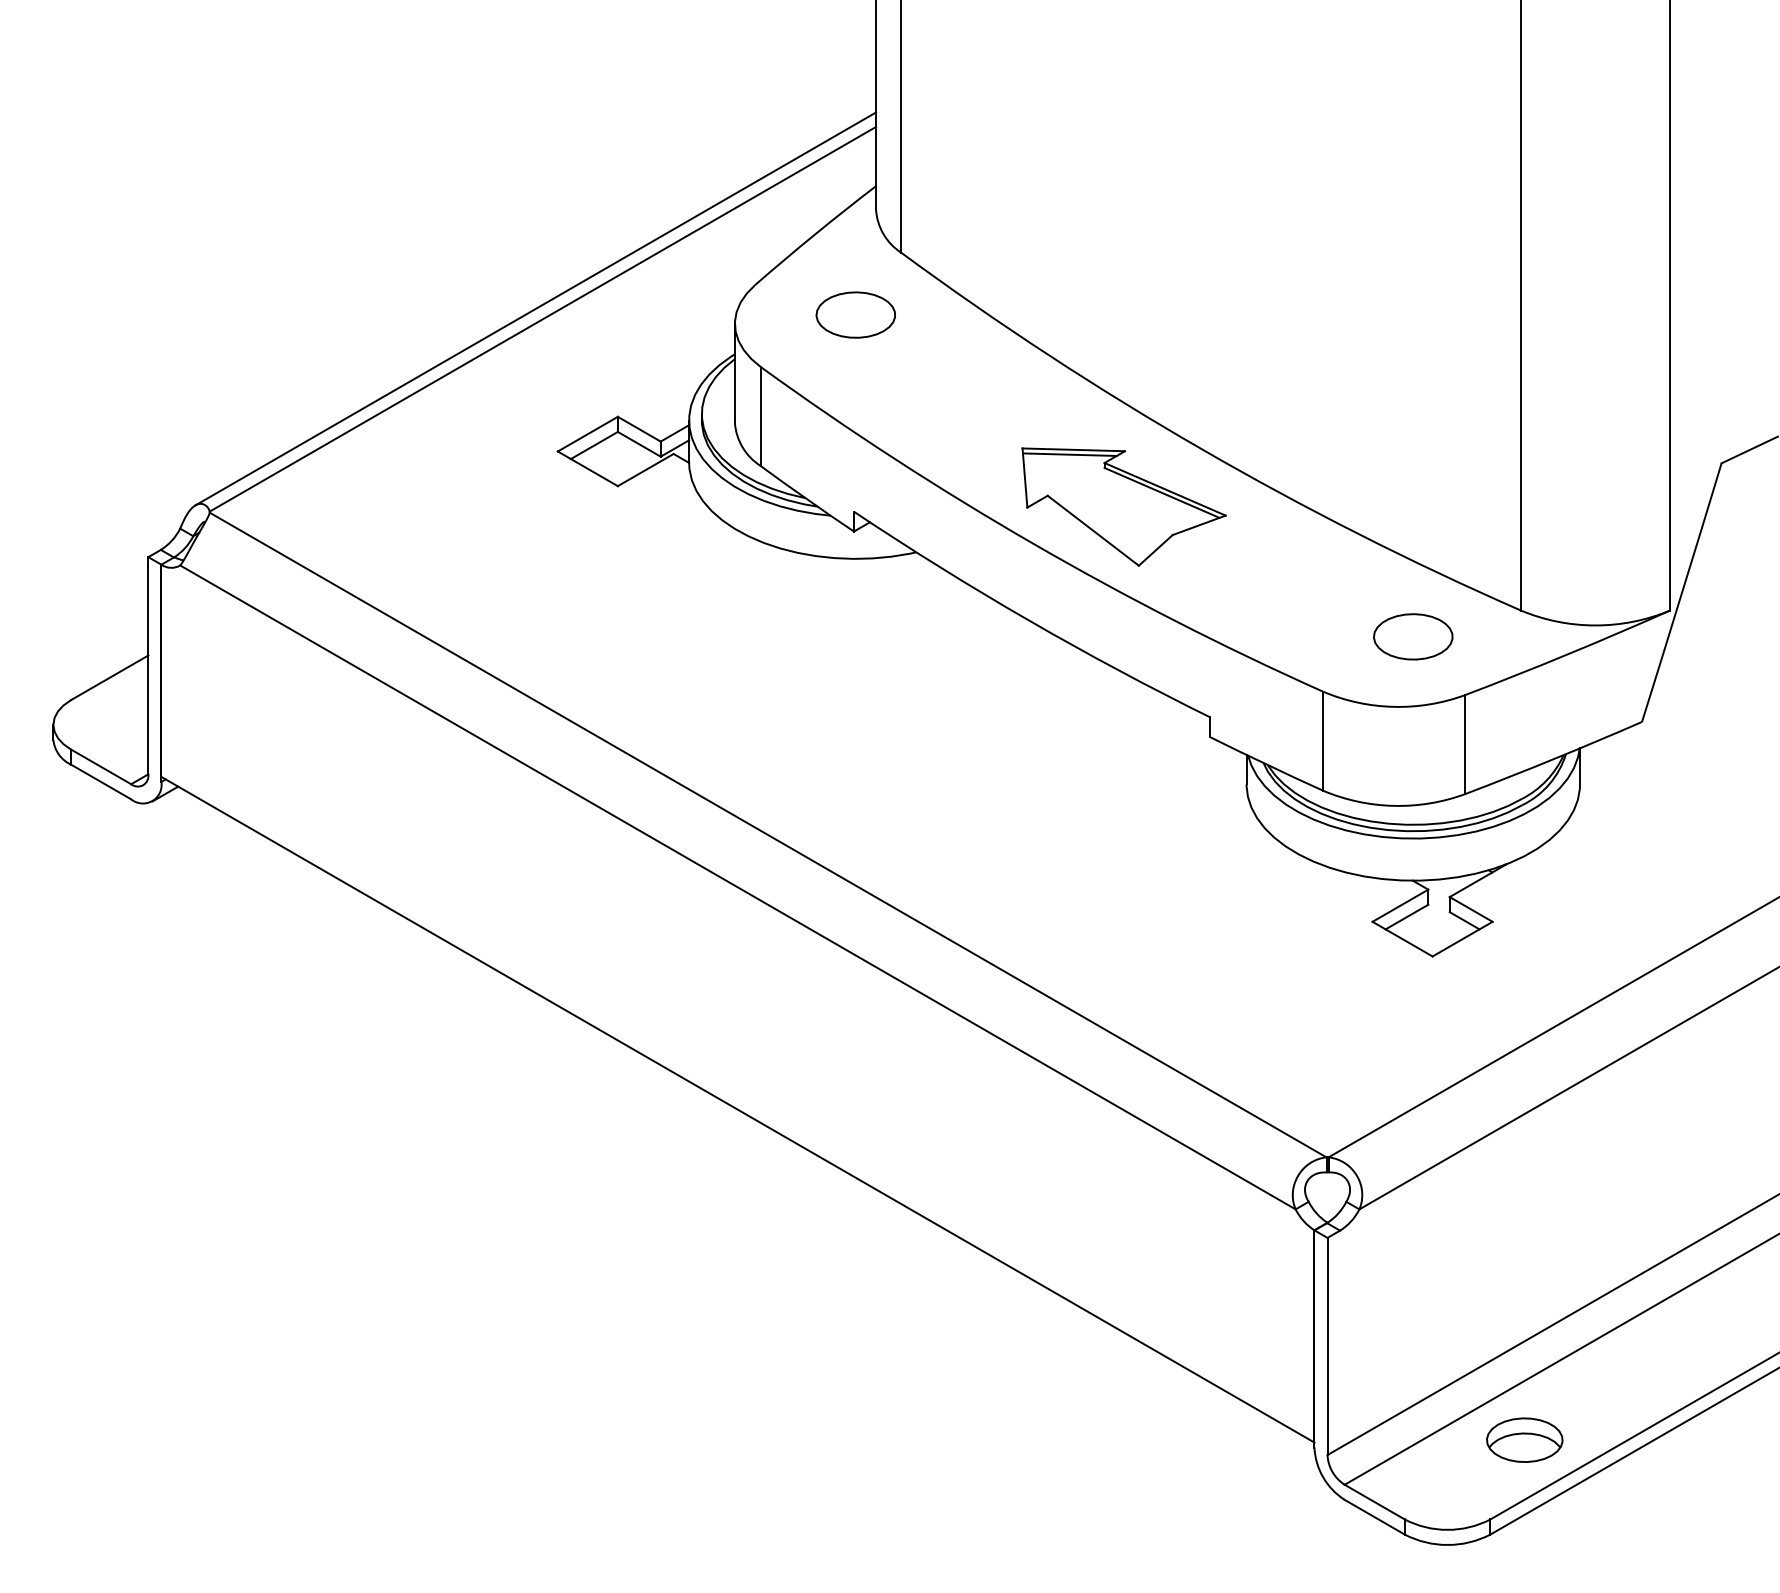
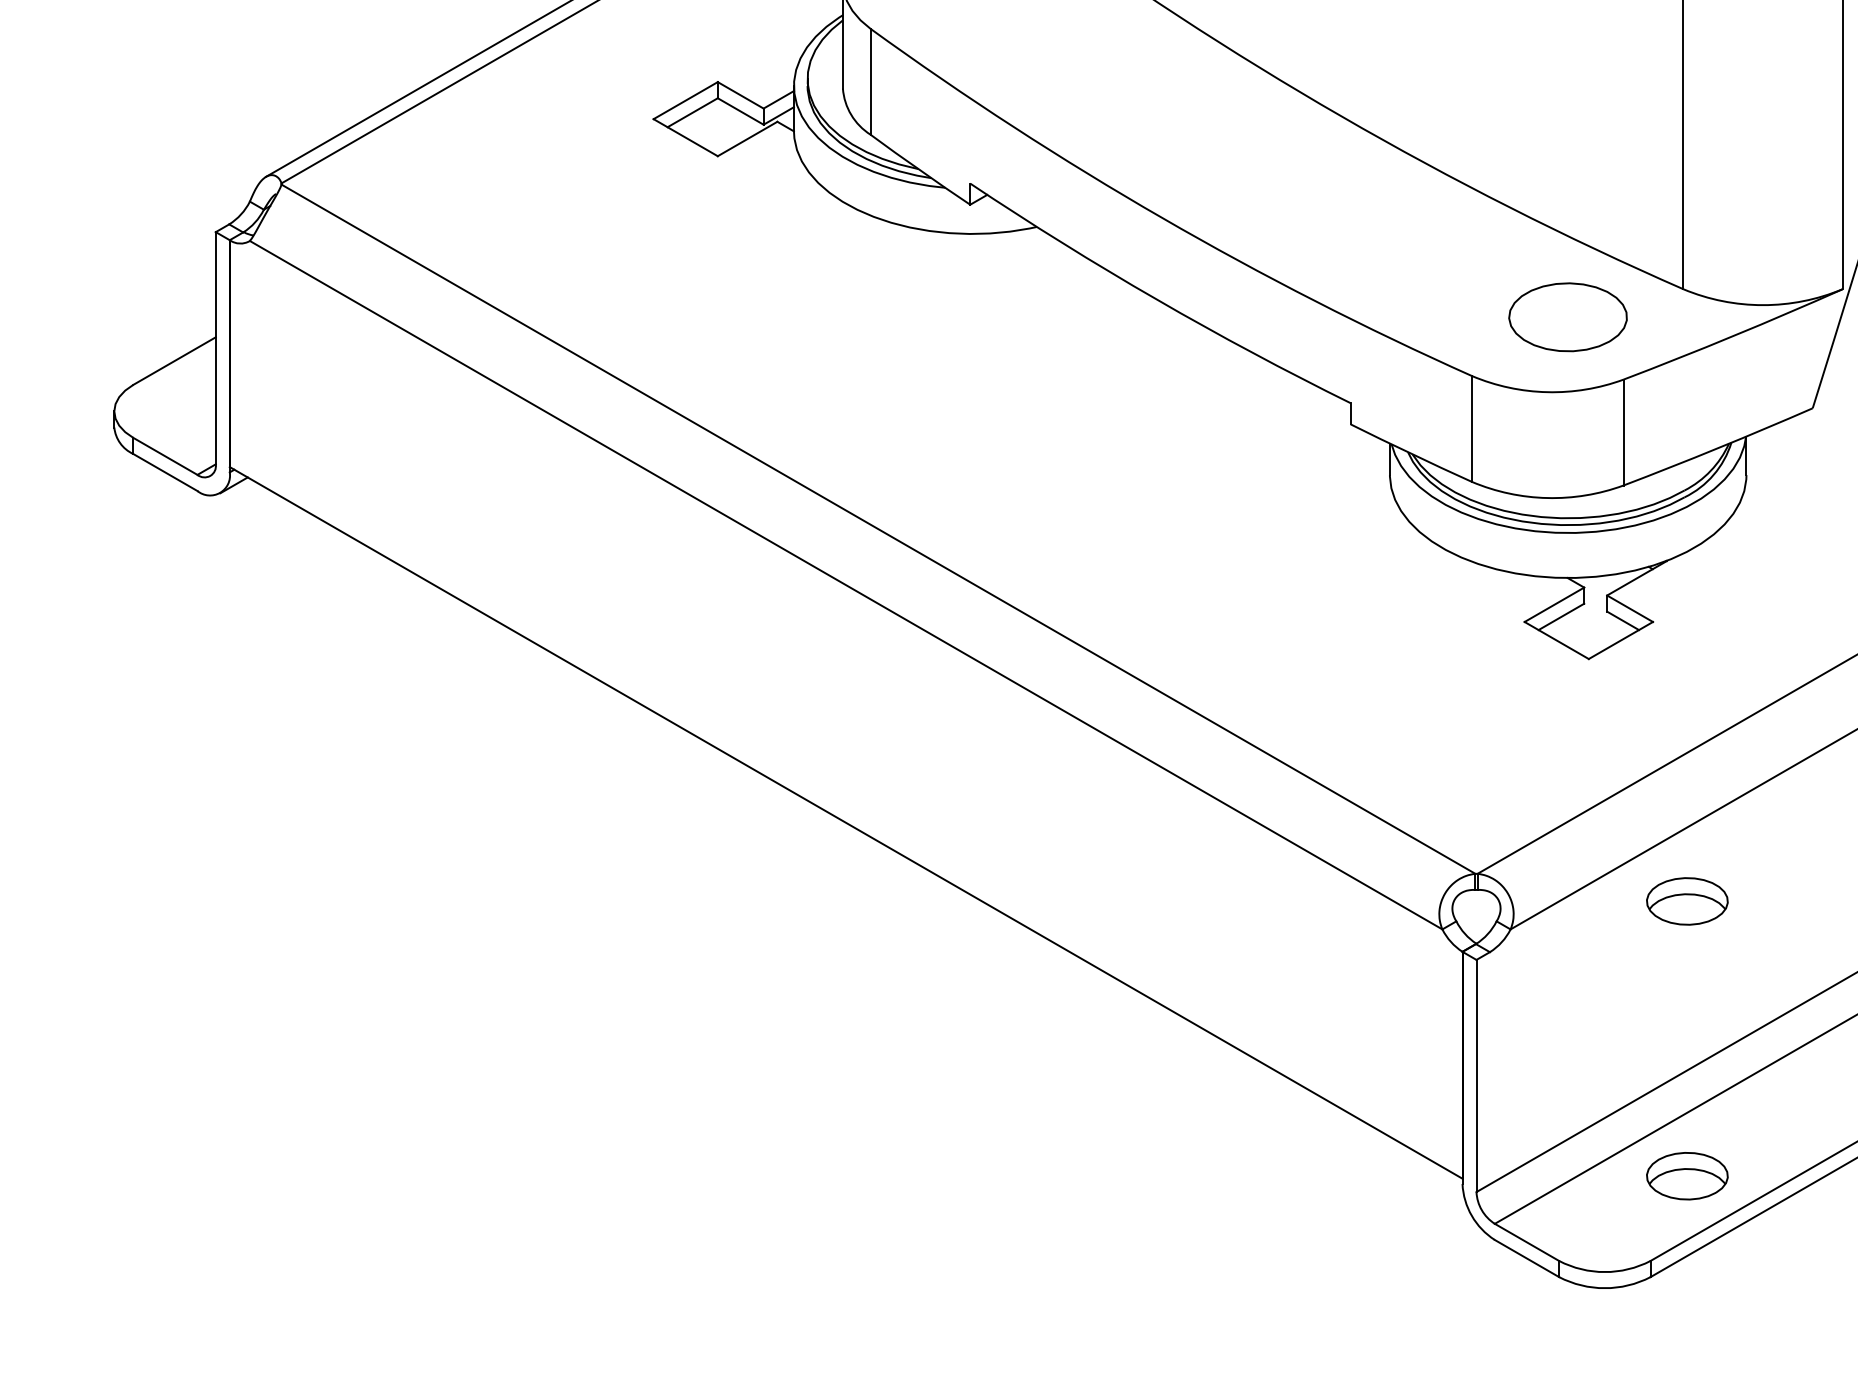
part: (1123, 506) -> (1258, 177), removed
part: (1413, 636) -> (1568, 316), size x1.4
part: (1524, 1182) -> (1687, 900), added

